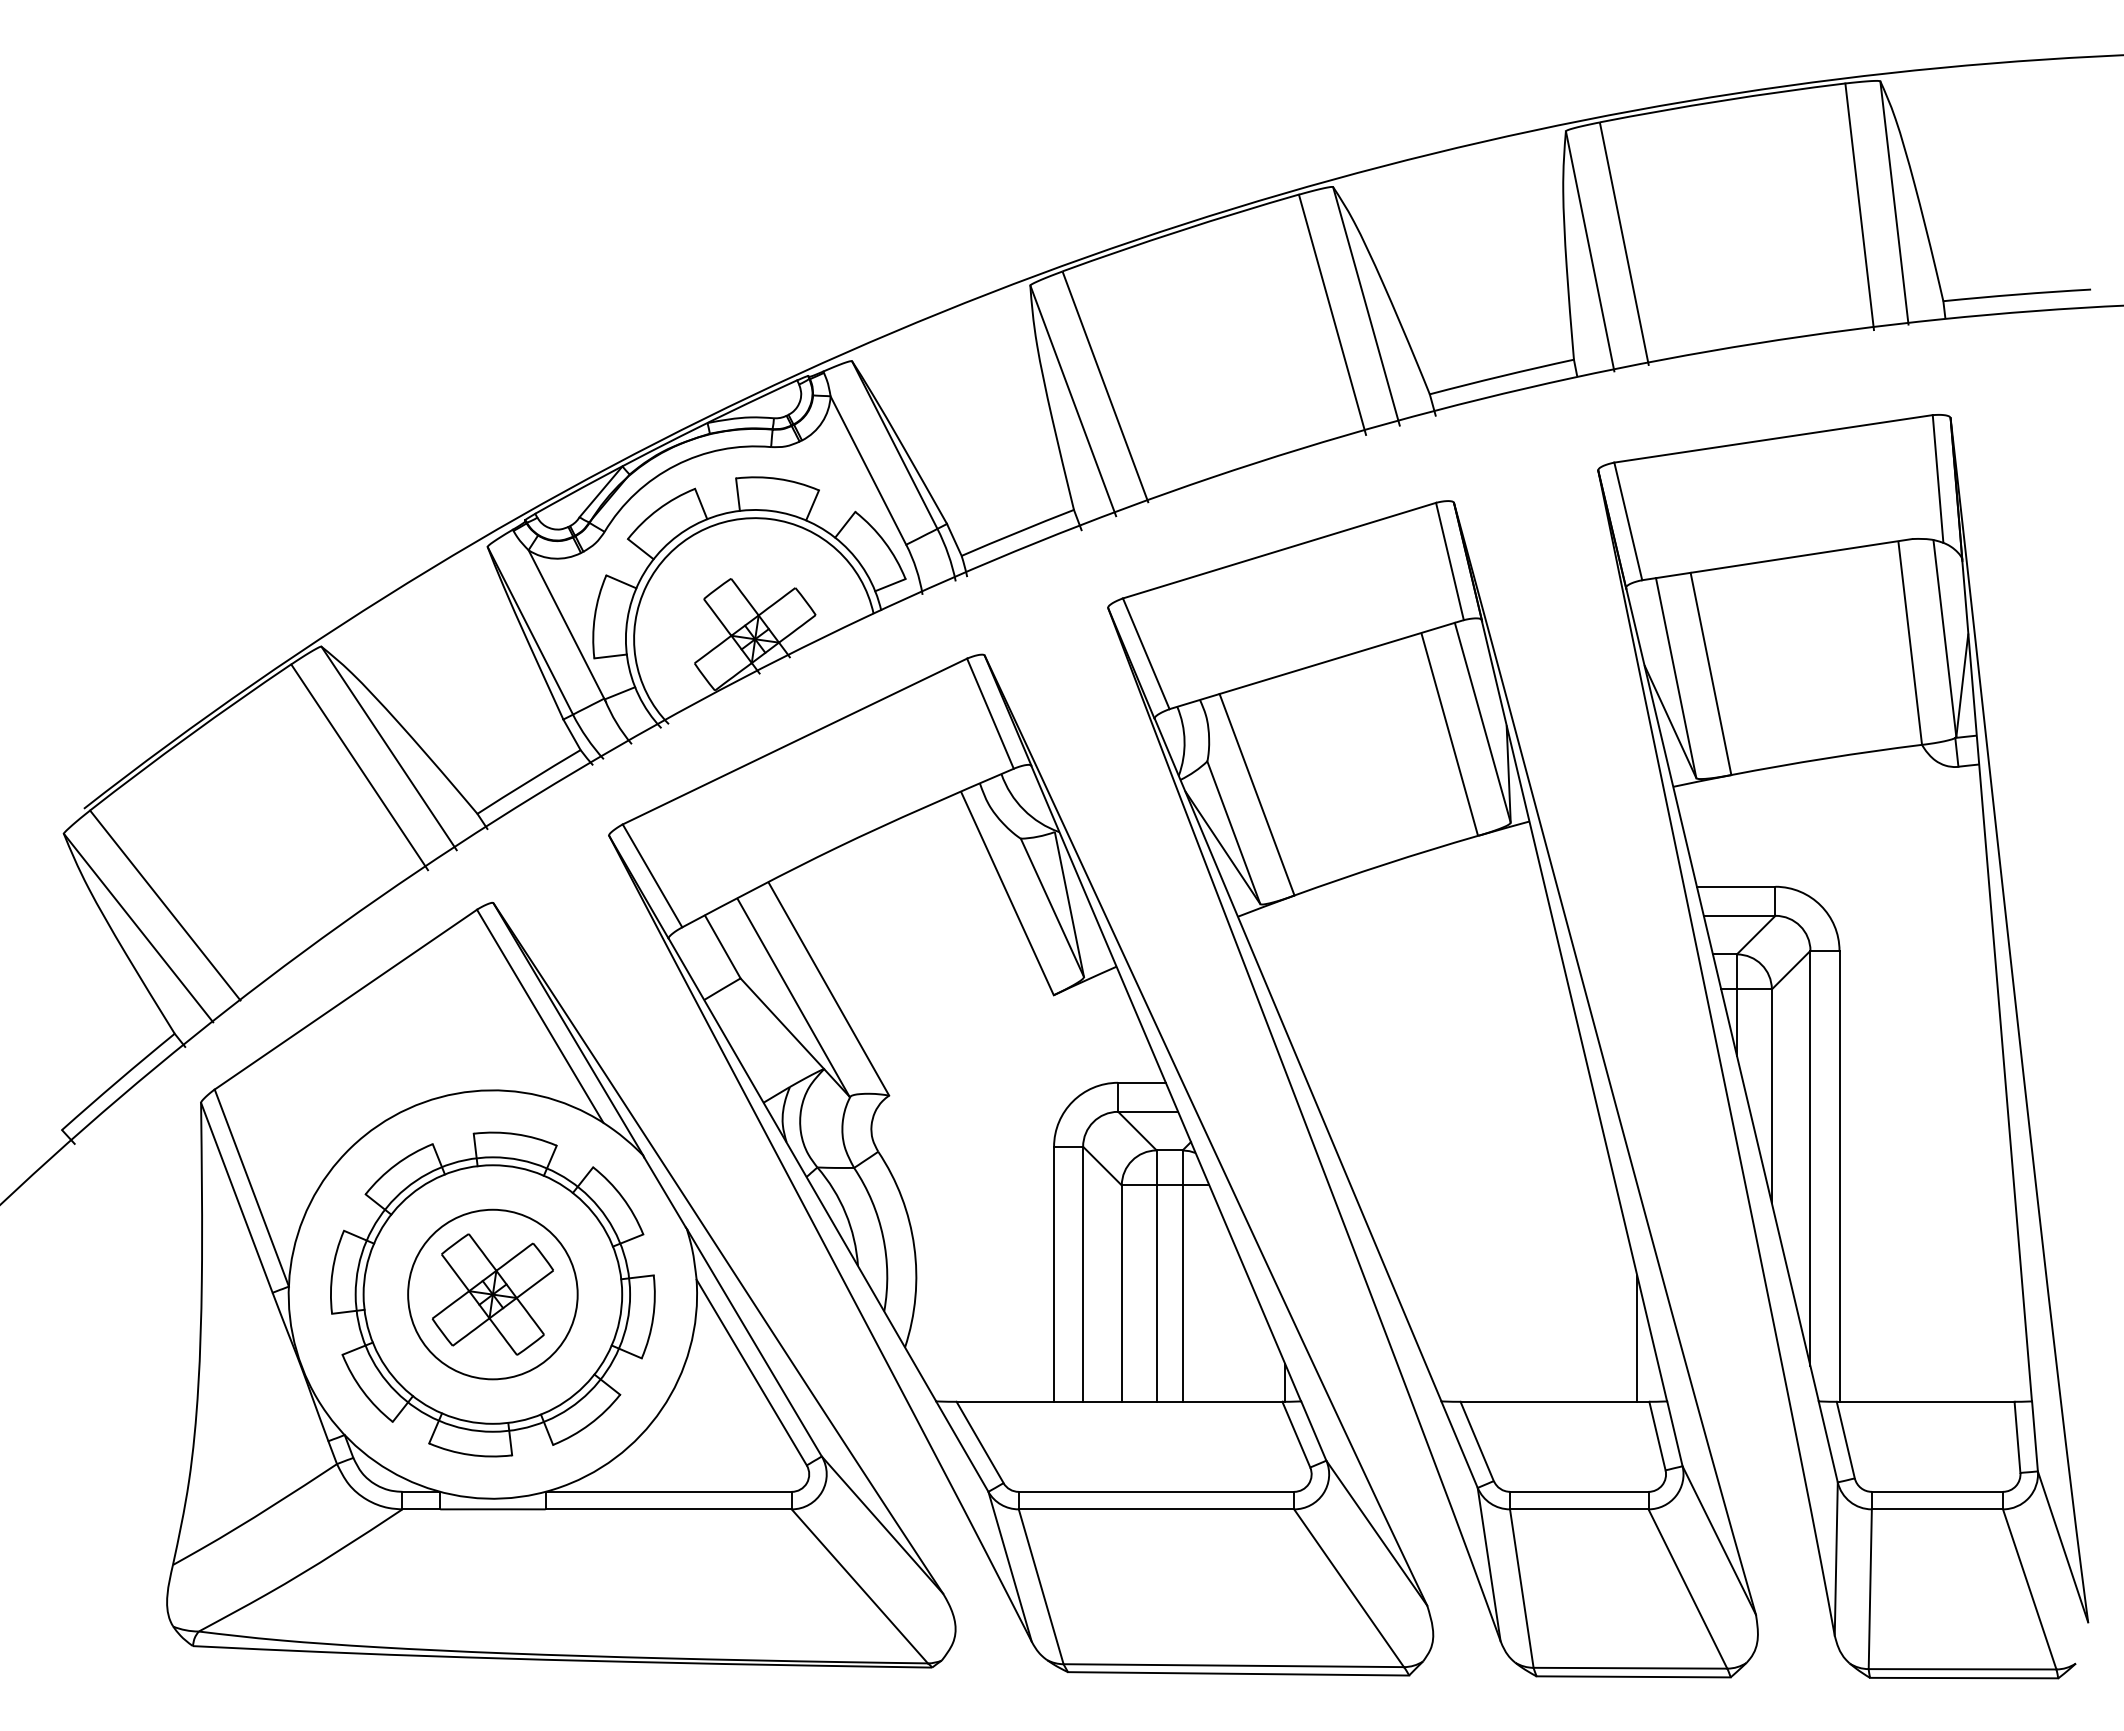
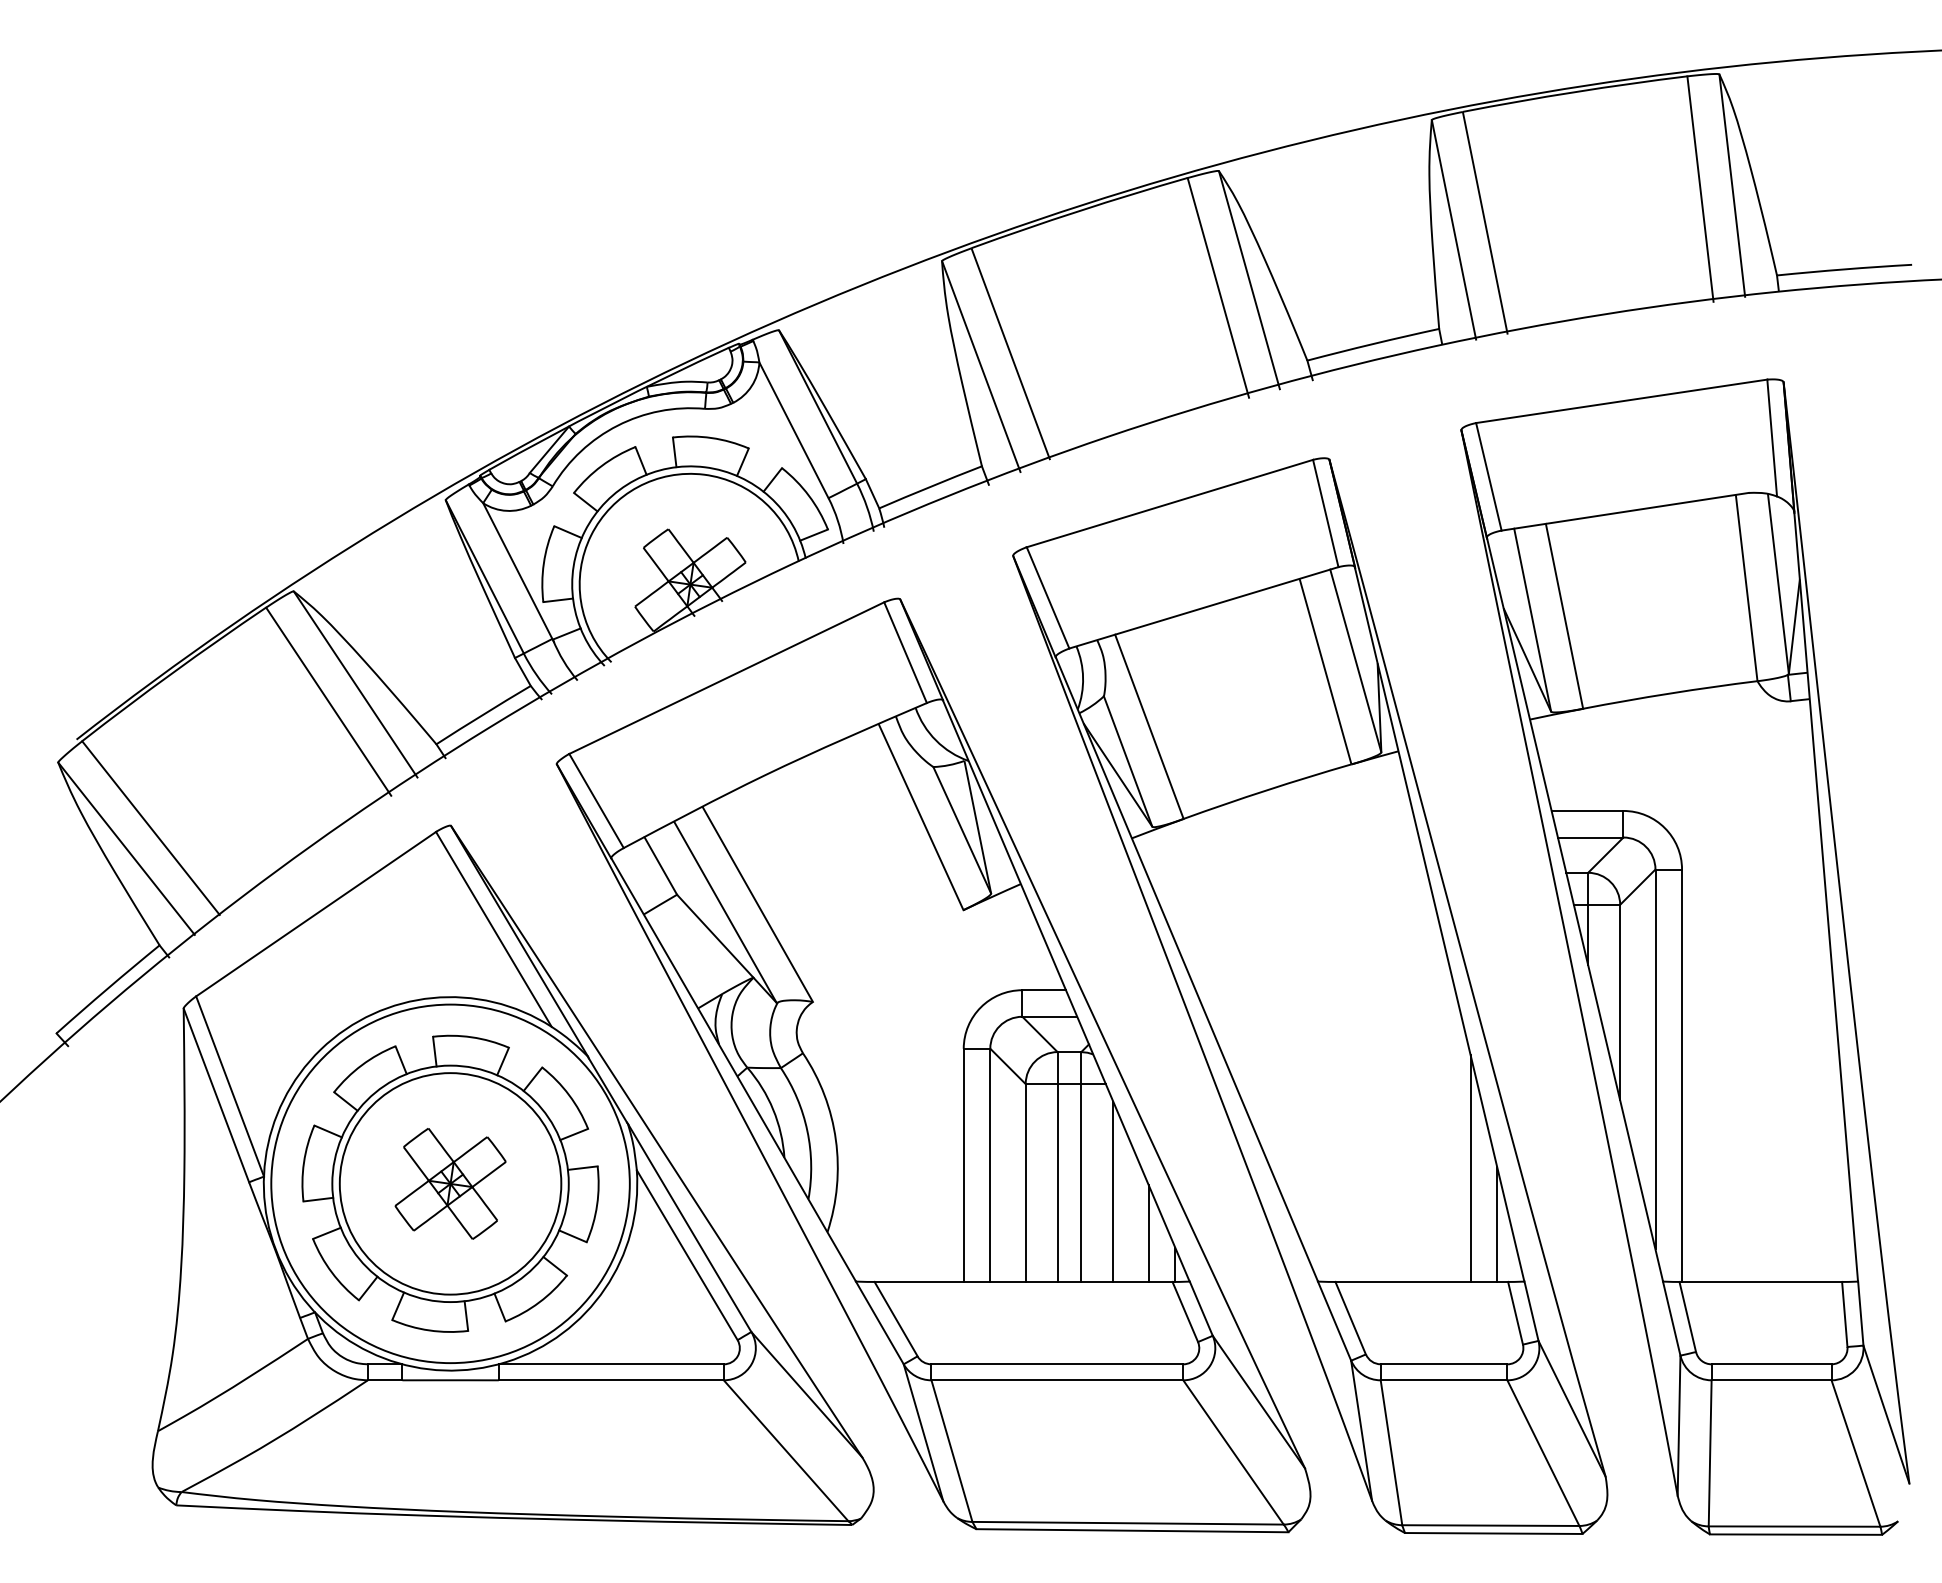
line: (1608, 1277) -> (1470, 1168), added
circle: (492, 1294) -> (450, 1183), size x1.43
circle: (492, 1294) -> (450, 1183), size x1.43
line: (1217, 1302) -> (1113, 1191), added
line: (1256, 1348) -> (1148, 1233), added

